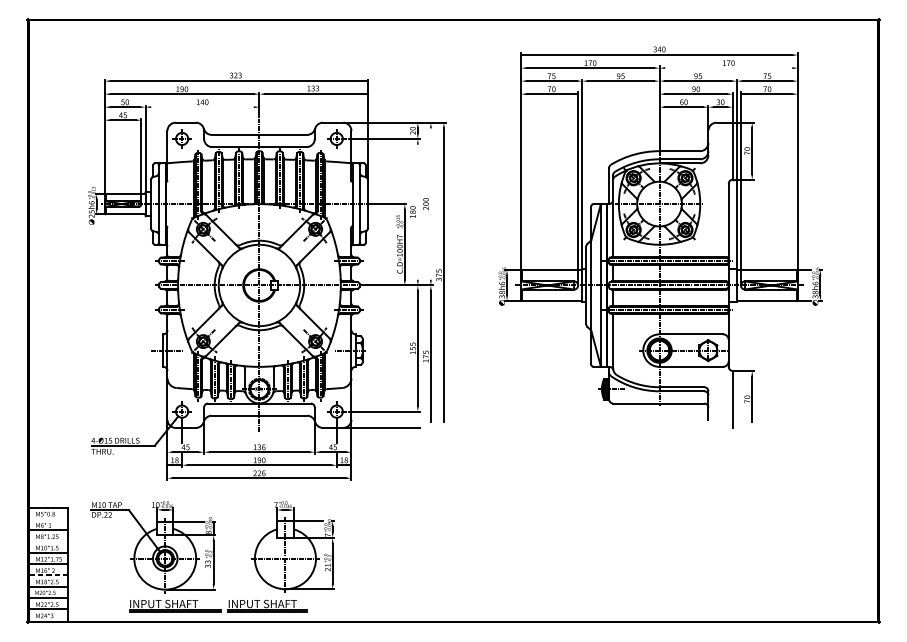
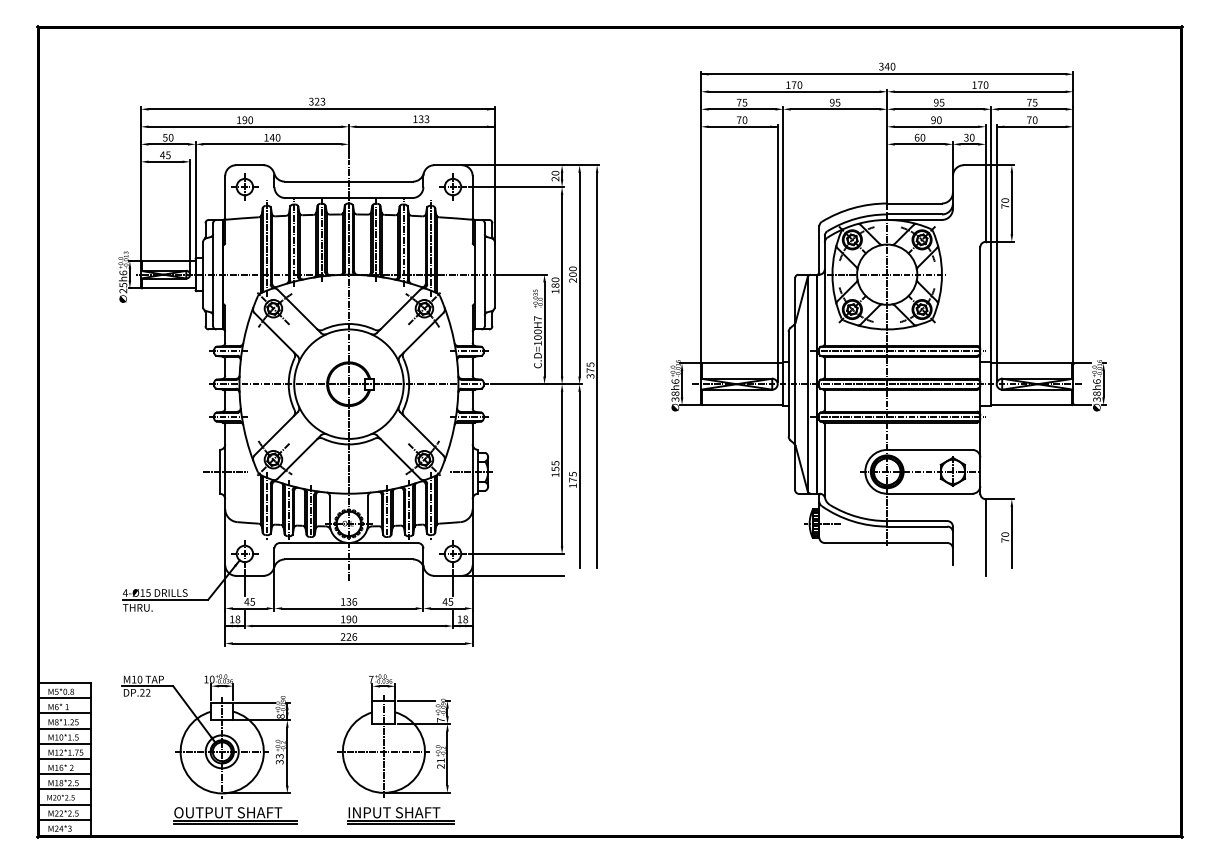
line: (728, 67) -> (979, 91), added
line: (202, 107) -> (272, 144), added
line: (430, 203) -> (579, 274), added
line: (418, 212) -> (562, 285), added
line: (48, 519) -> (65, 698), added
line: (48, 541) -> (65, 728), added
line: (48, 575) -> (65, 774), dashed -> solid
text: (169, 603) -> (228, 812), INPUT SHAFT -> OUTPUT SHAFT
part: (267, 606) -> (400, 815), moved

